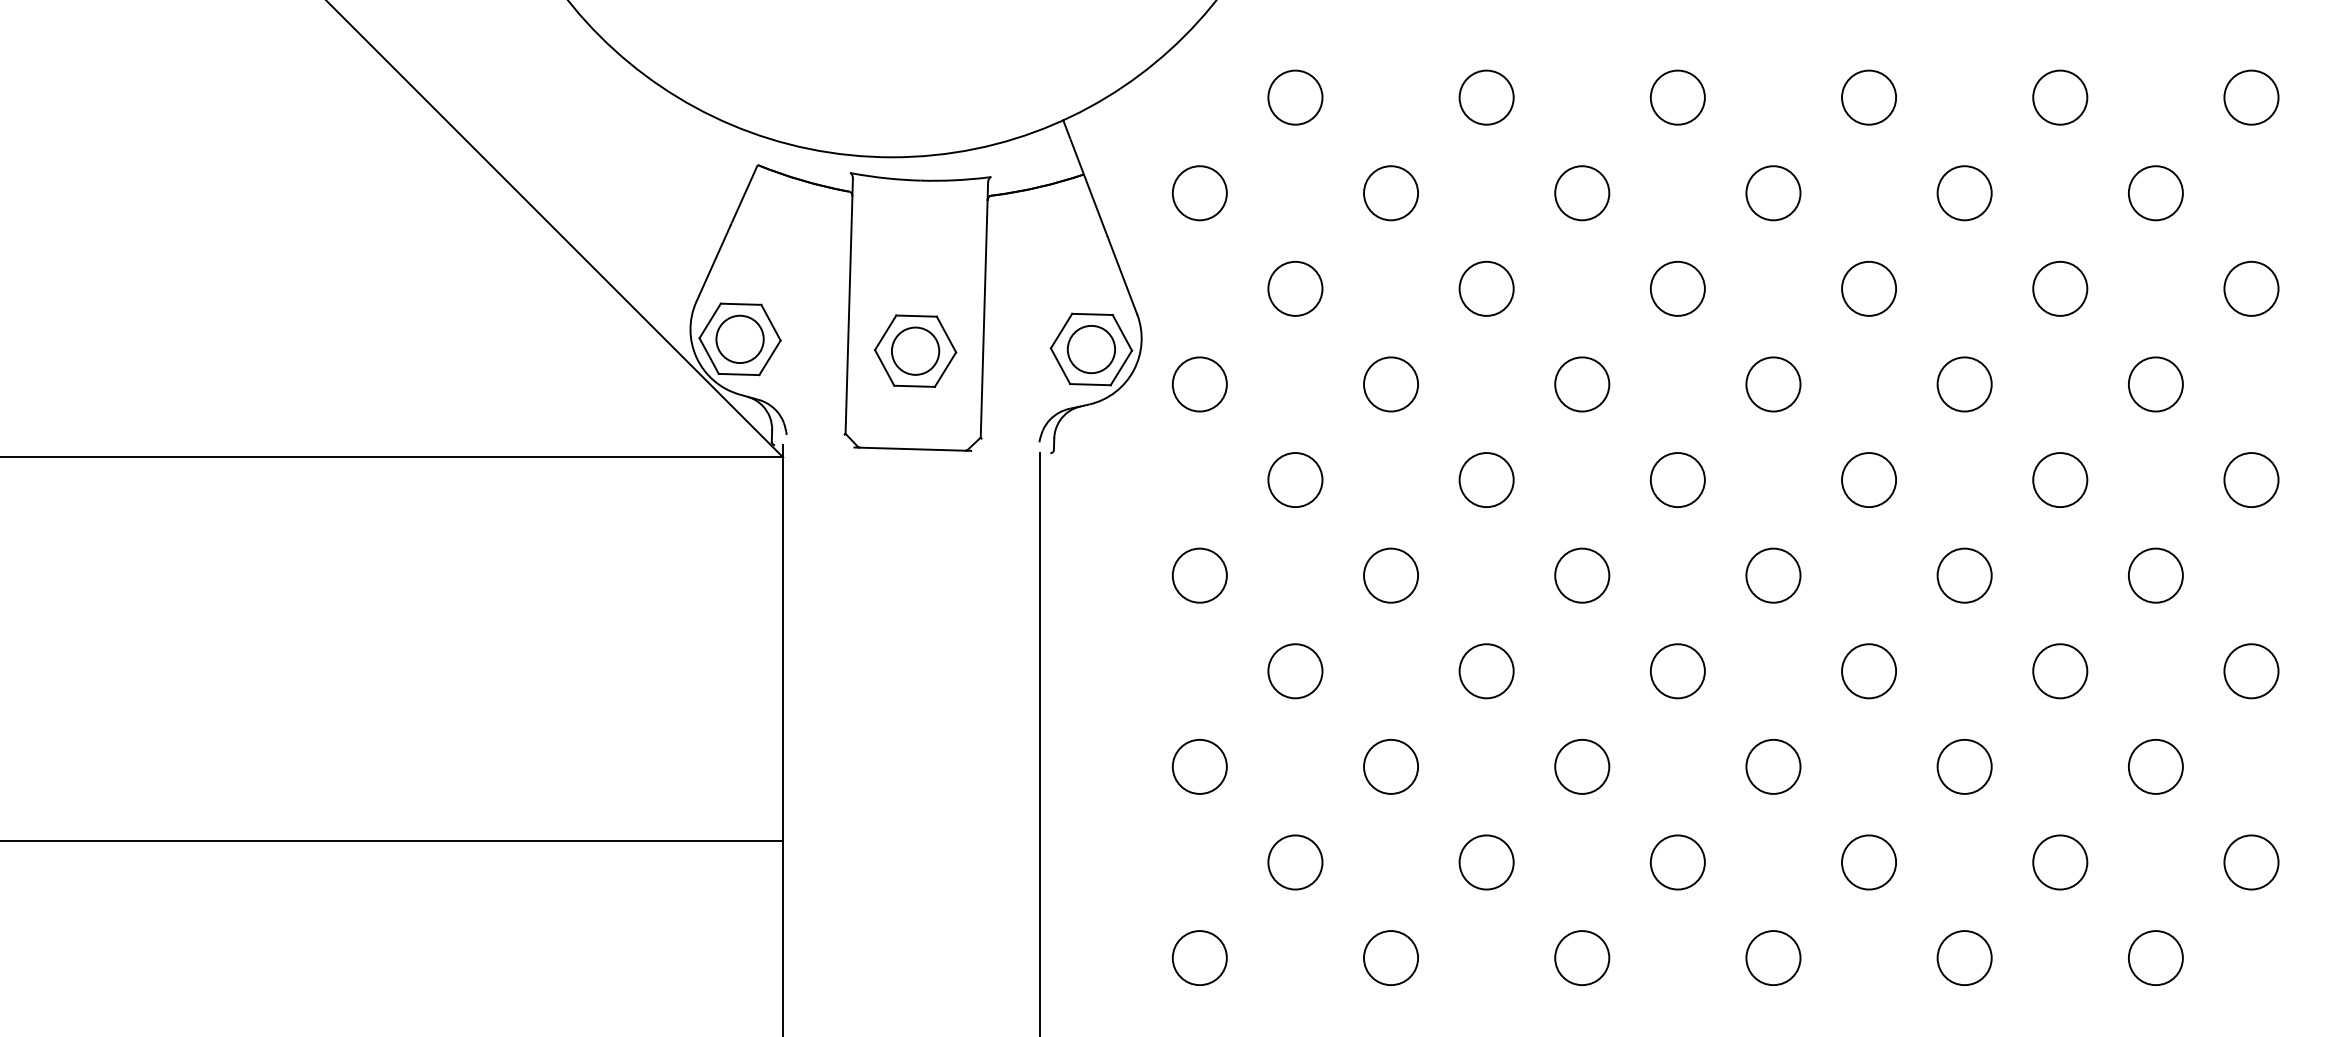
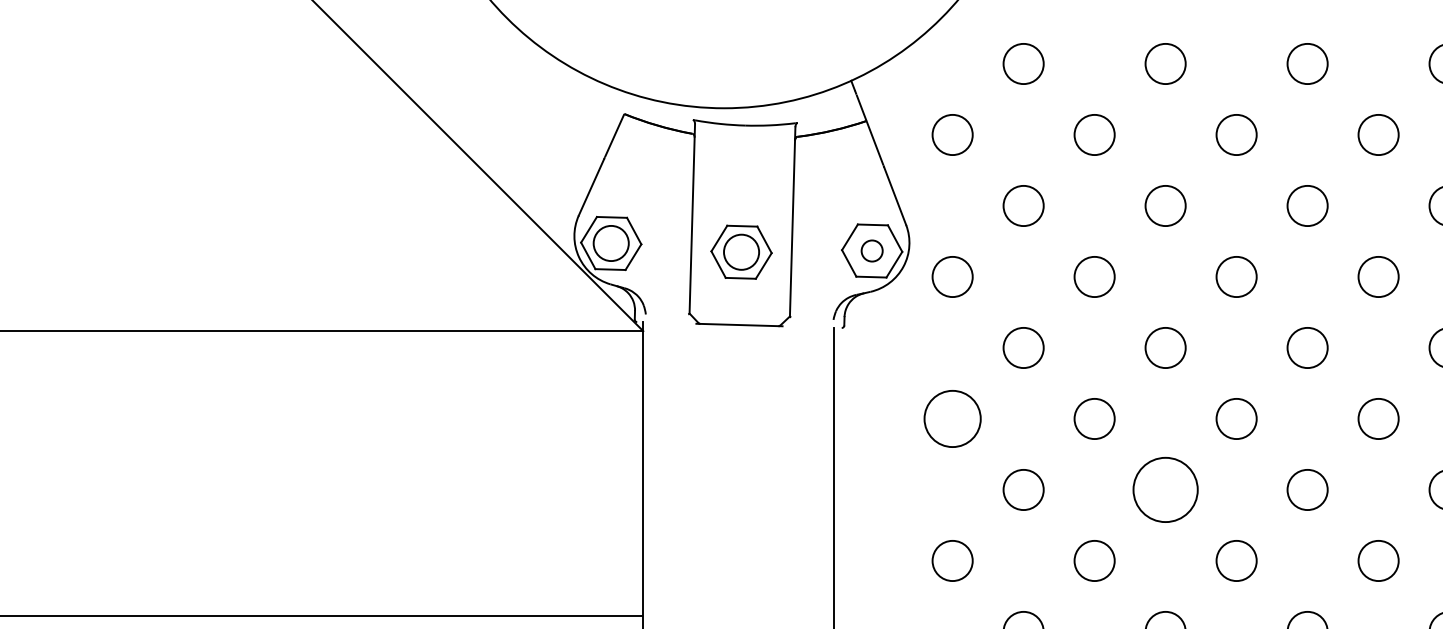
circle: (1091, 349) -> (872, 251), size x0.6
circle: (1199, 575) -> (952, 418), size x1.4
circle: (1486, 671) -> (1165, 490), size x1.6

